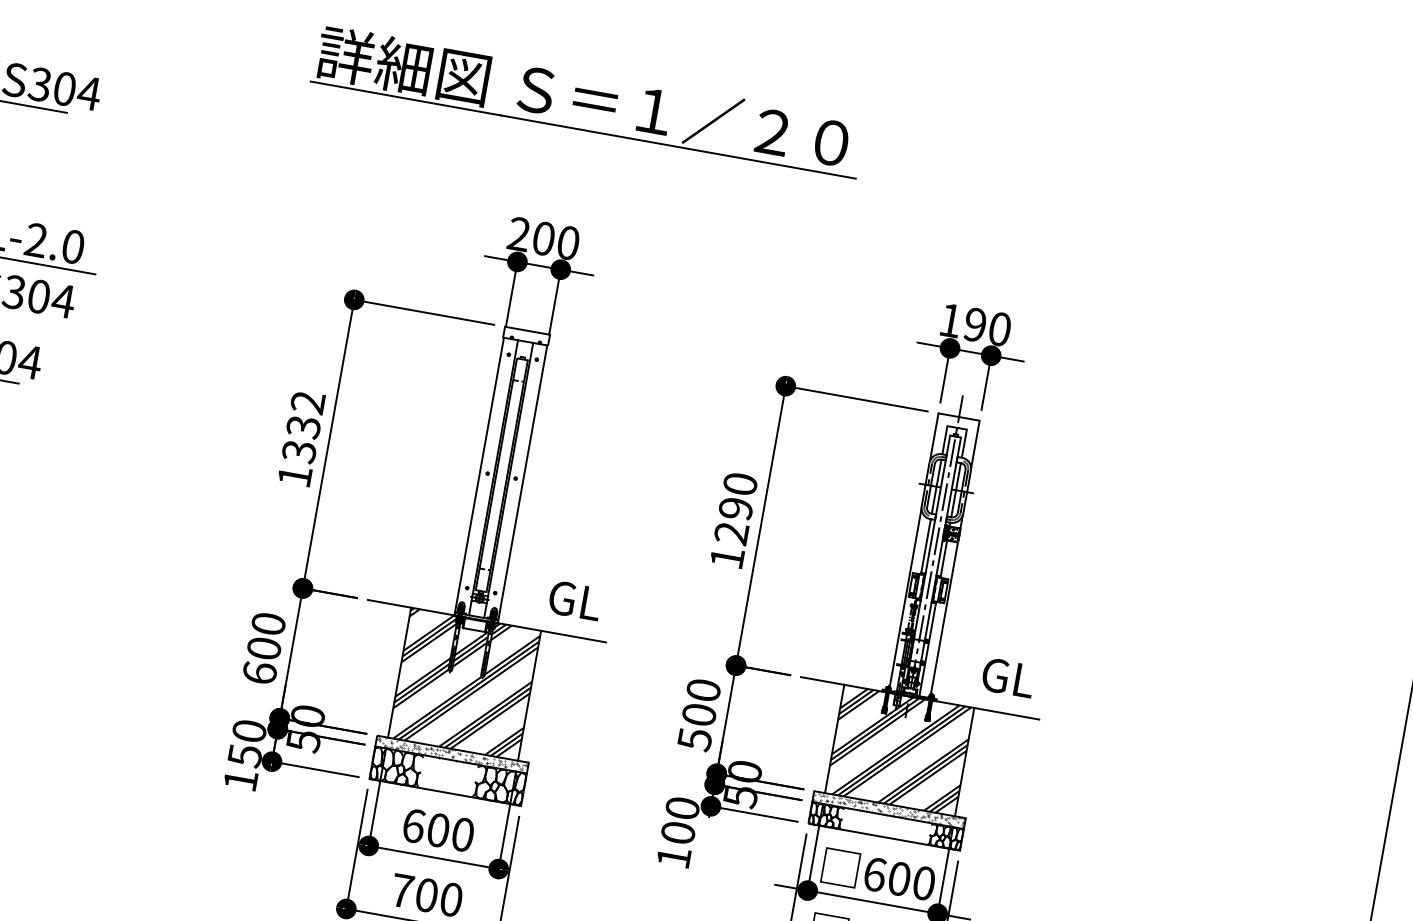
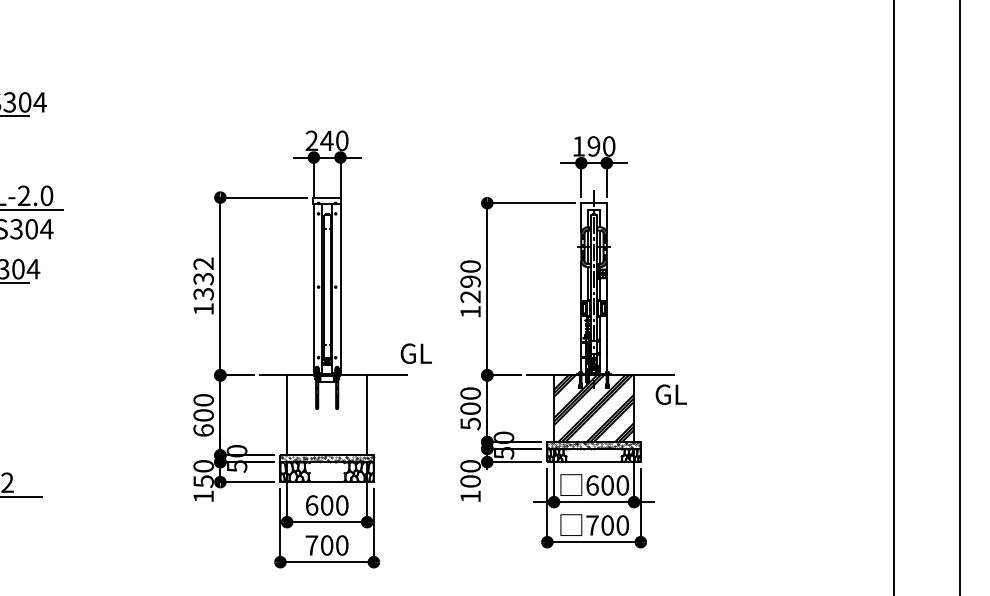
part: (587, 101) -> (338, 54), removed
text: (542, 237) -> (326, 140), 200 -> 240
text: (573, 600) -> (415, 353), moved
text: (1007, 677) -> (670, 394), moved
hatch: (465, 684) -> (327, 415), removed

